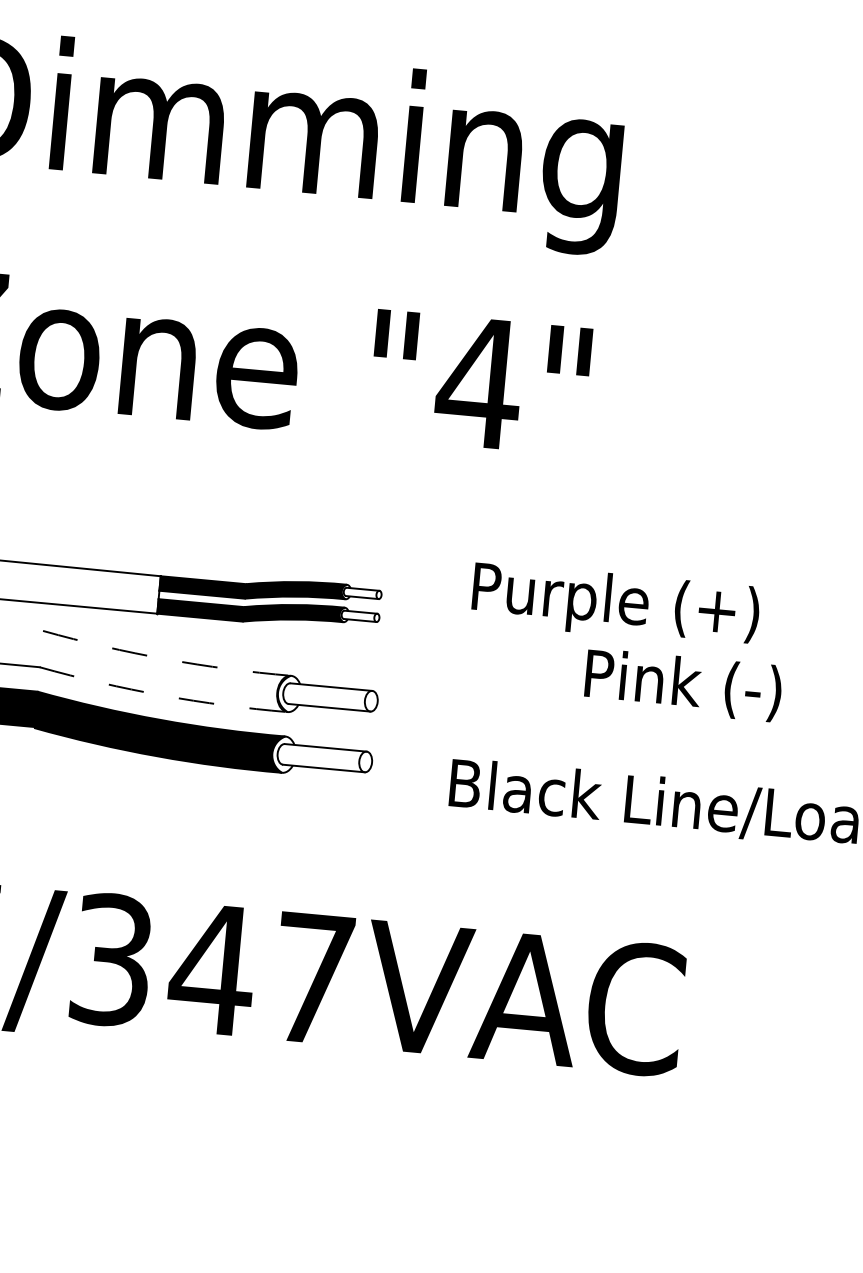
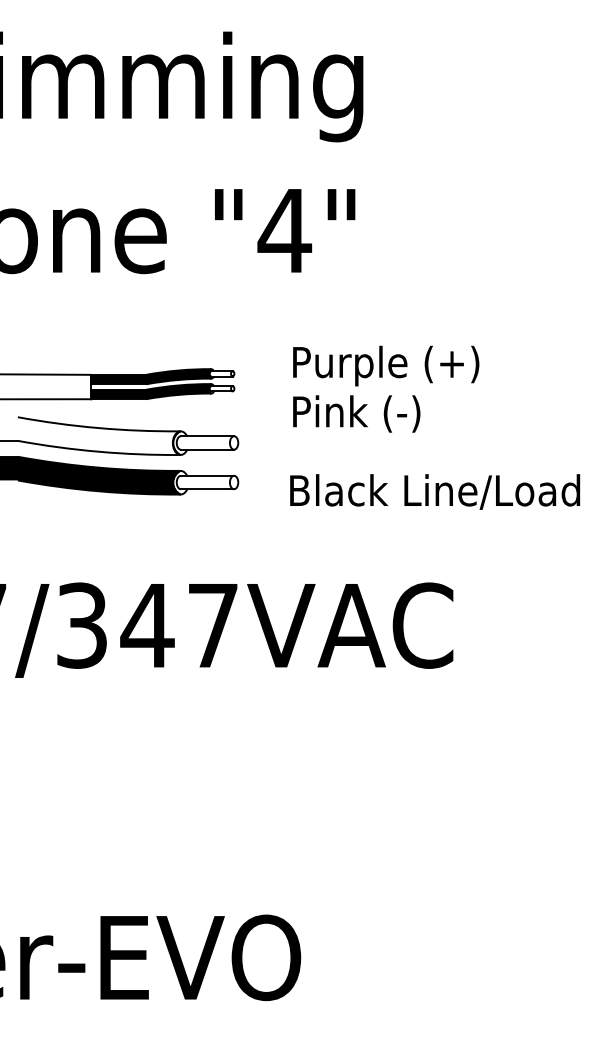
arc: (165, 659) -> (98, 428), dashed -> solid
text: (683, 684) -> (356, 413), moved
arc: (161, 695) -> (98, 451), dashed -> solid

